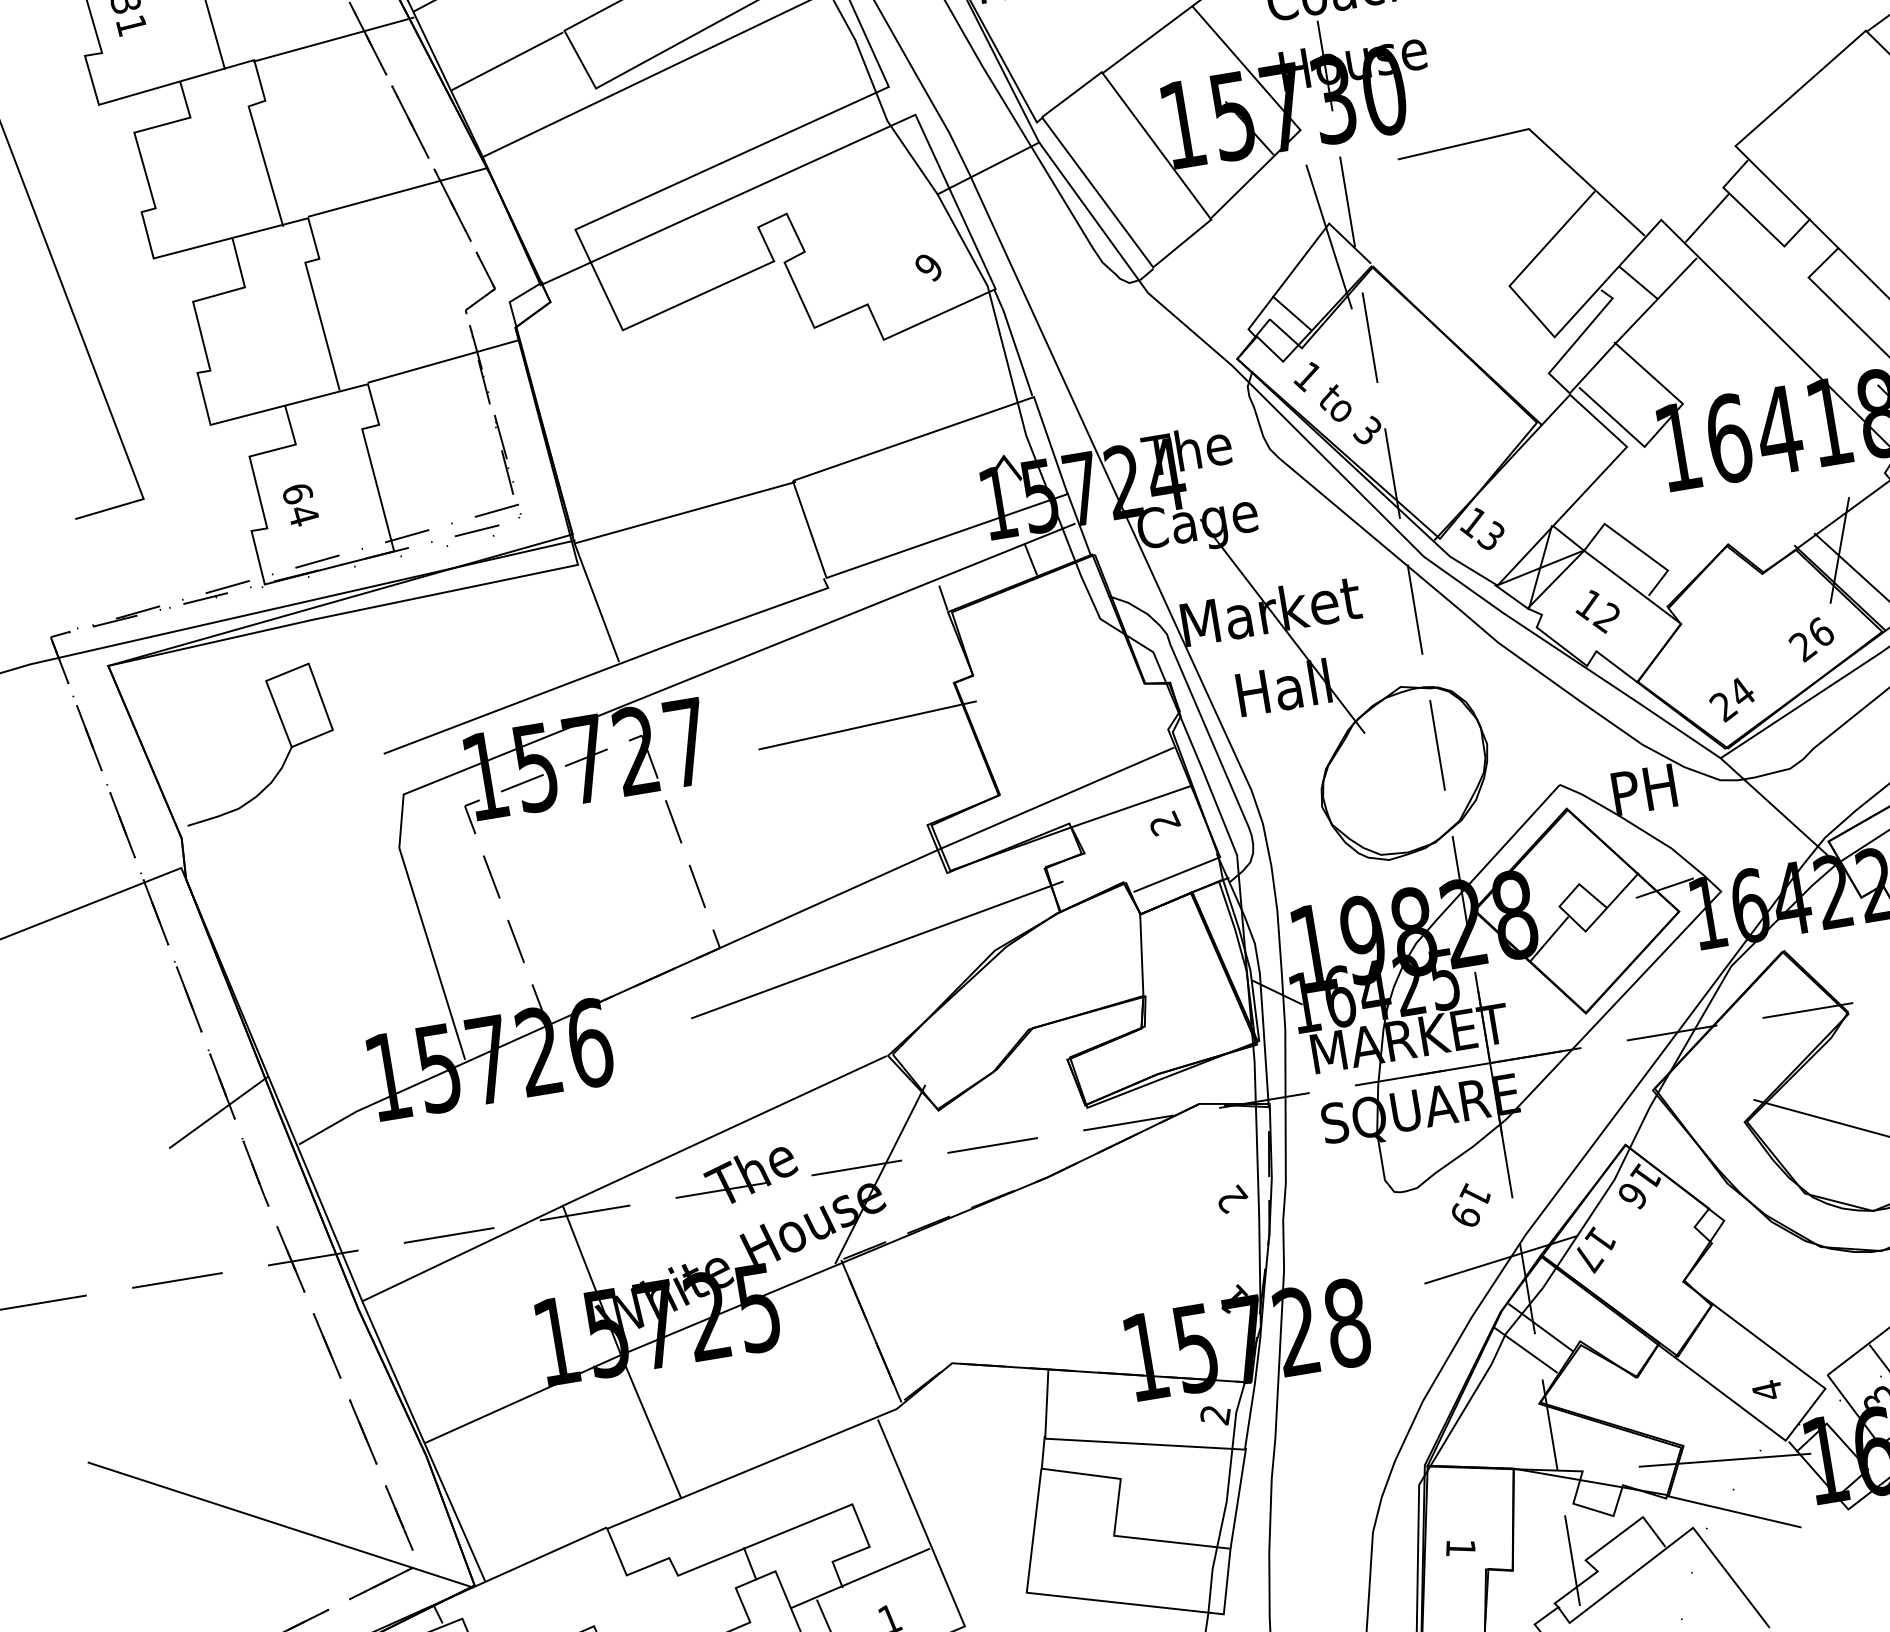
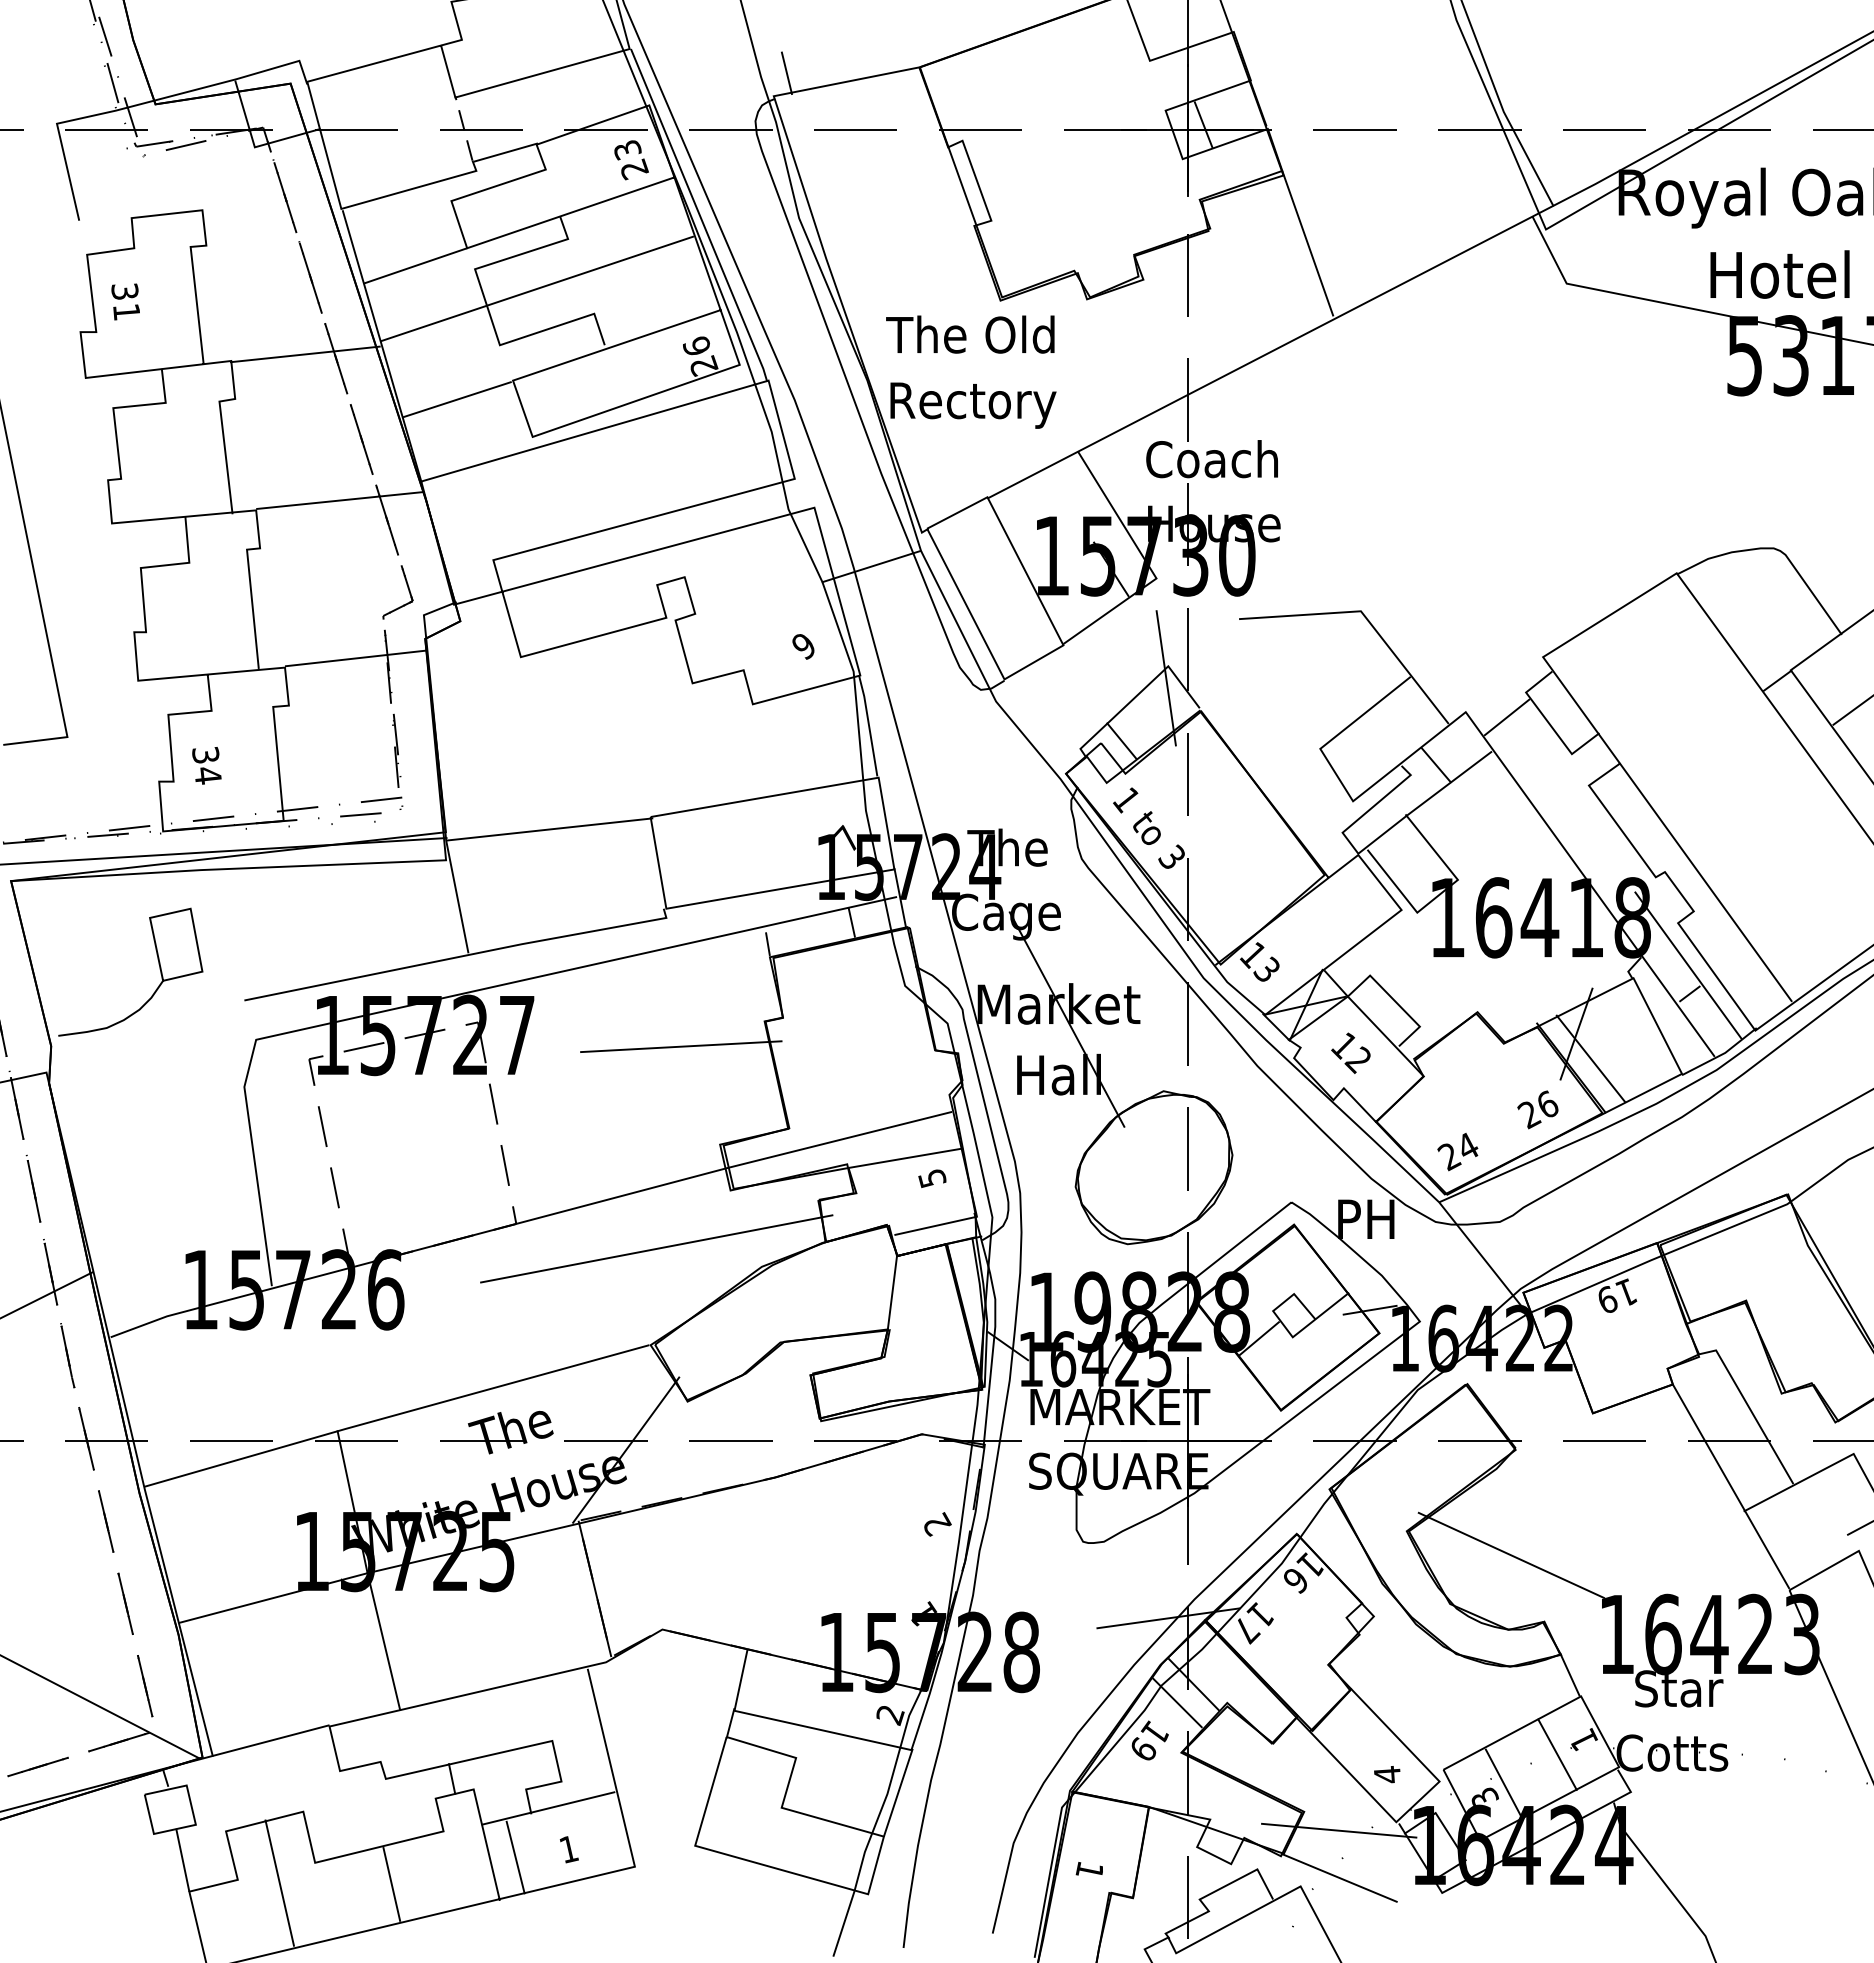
text: (297, 494) -> (205, 755), 64 -> 34
text: (1164, 823) -> (932, 1178), 2 -> 5
text: (1470, 1204) -> (1149, 1740), moved

